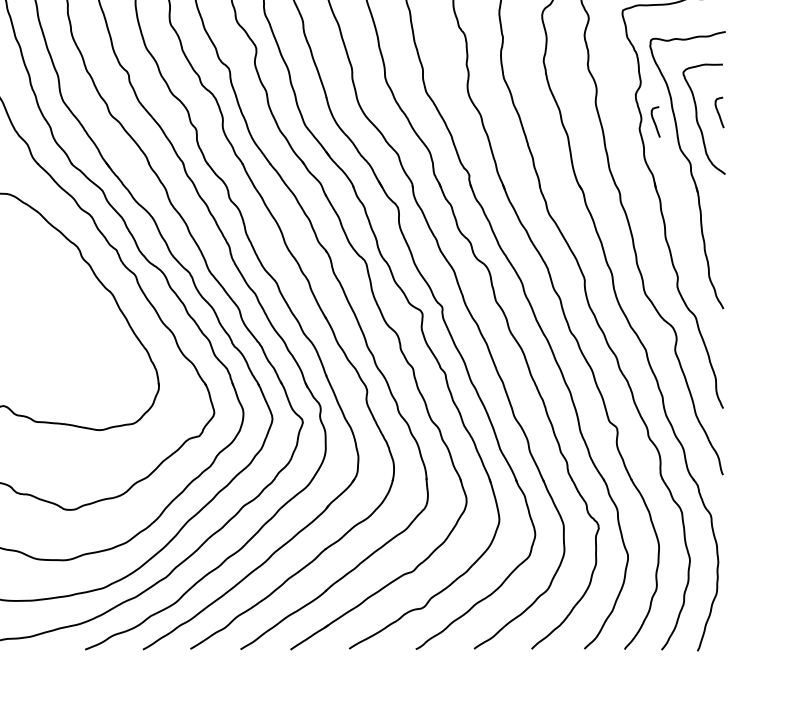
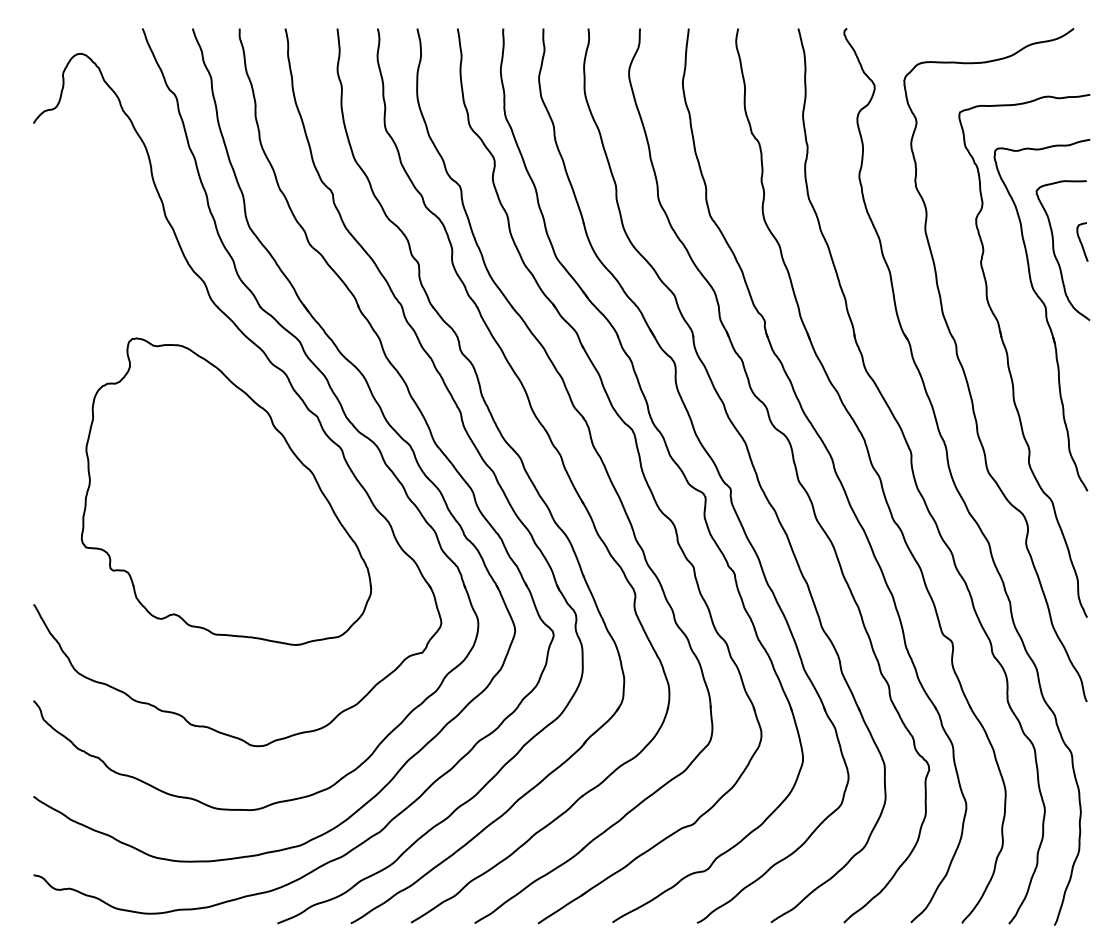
curve: (654, 121) -> (1000, 253), removed

